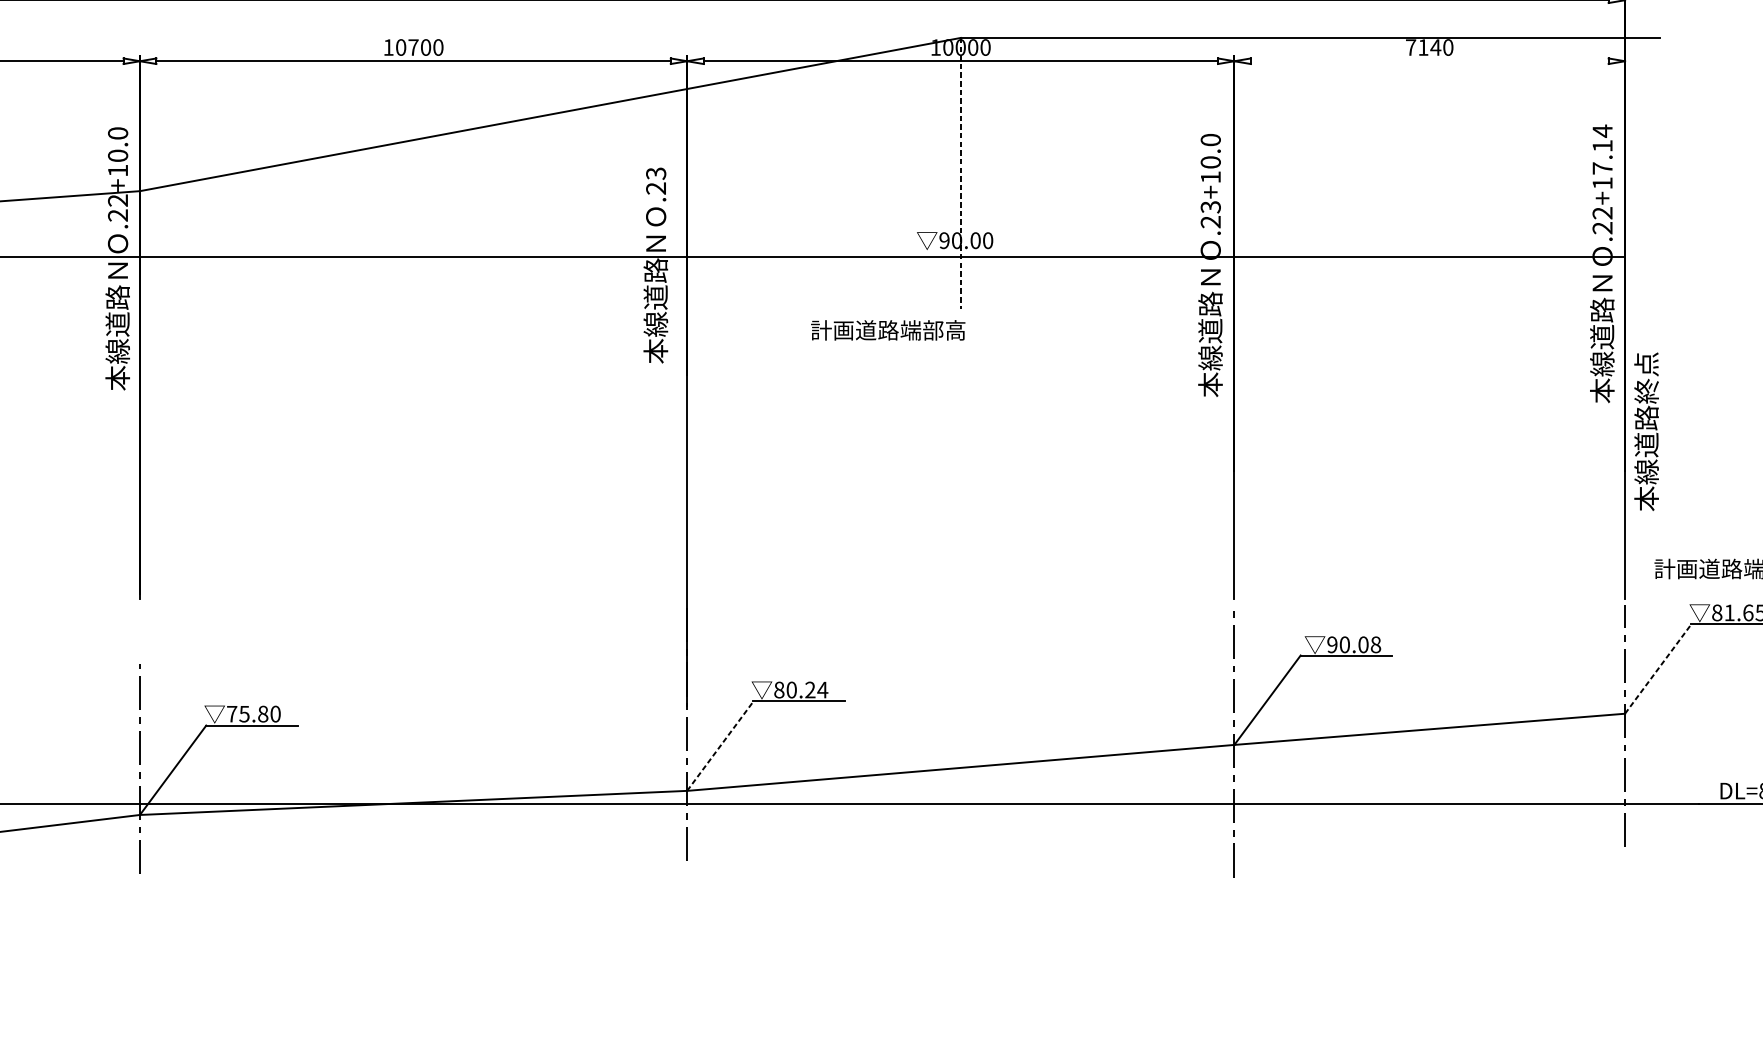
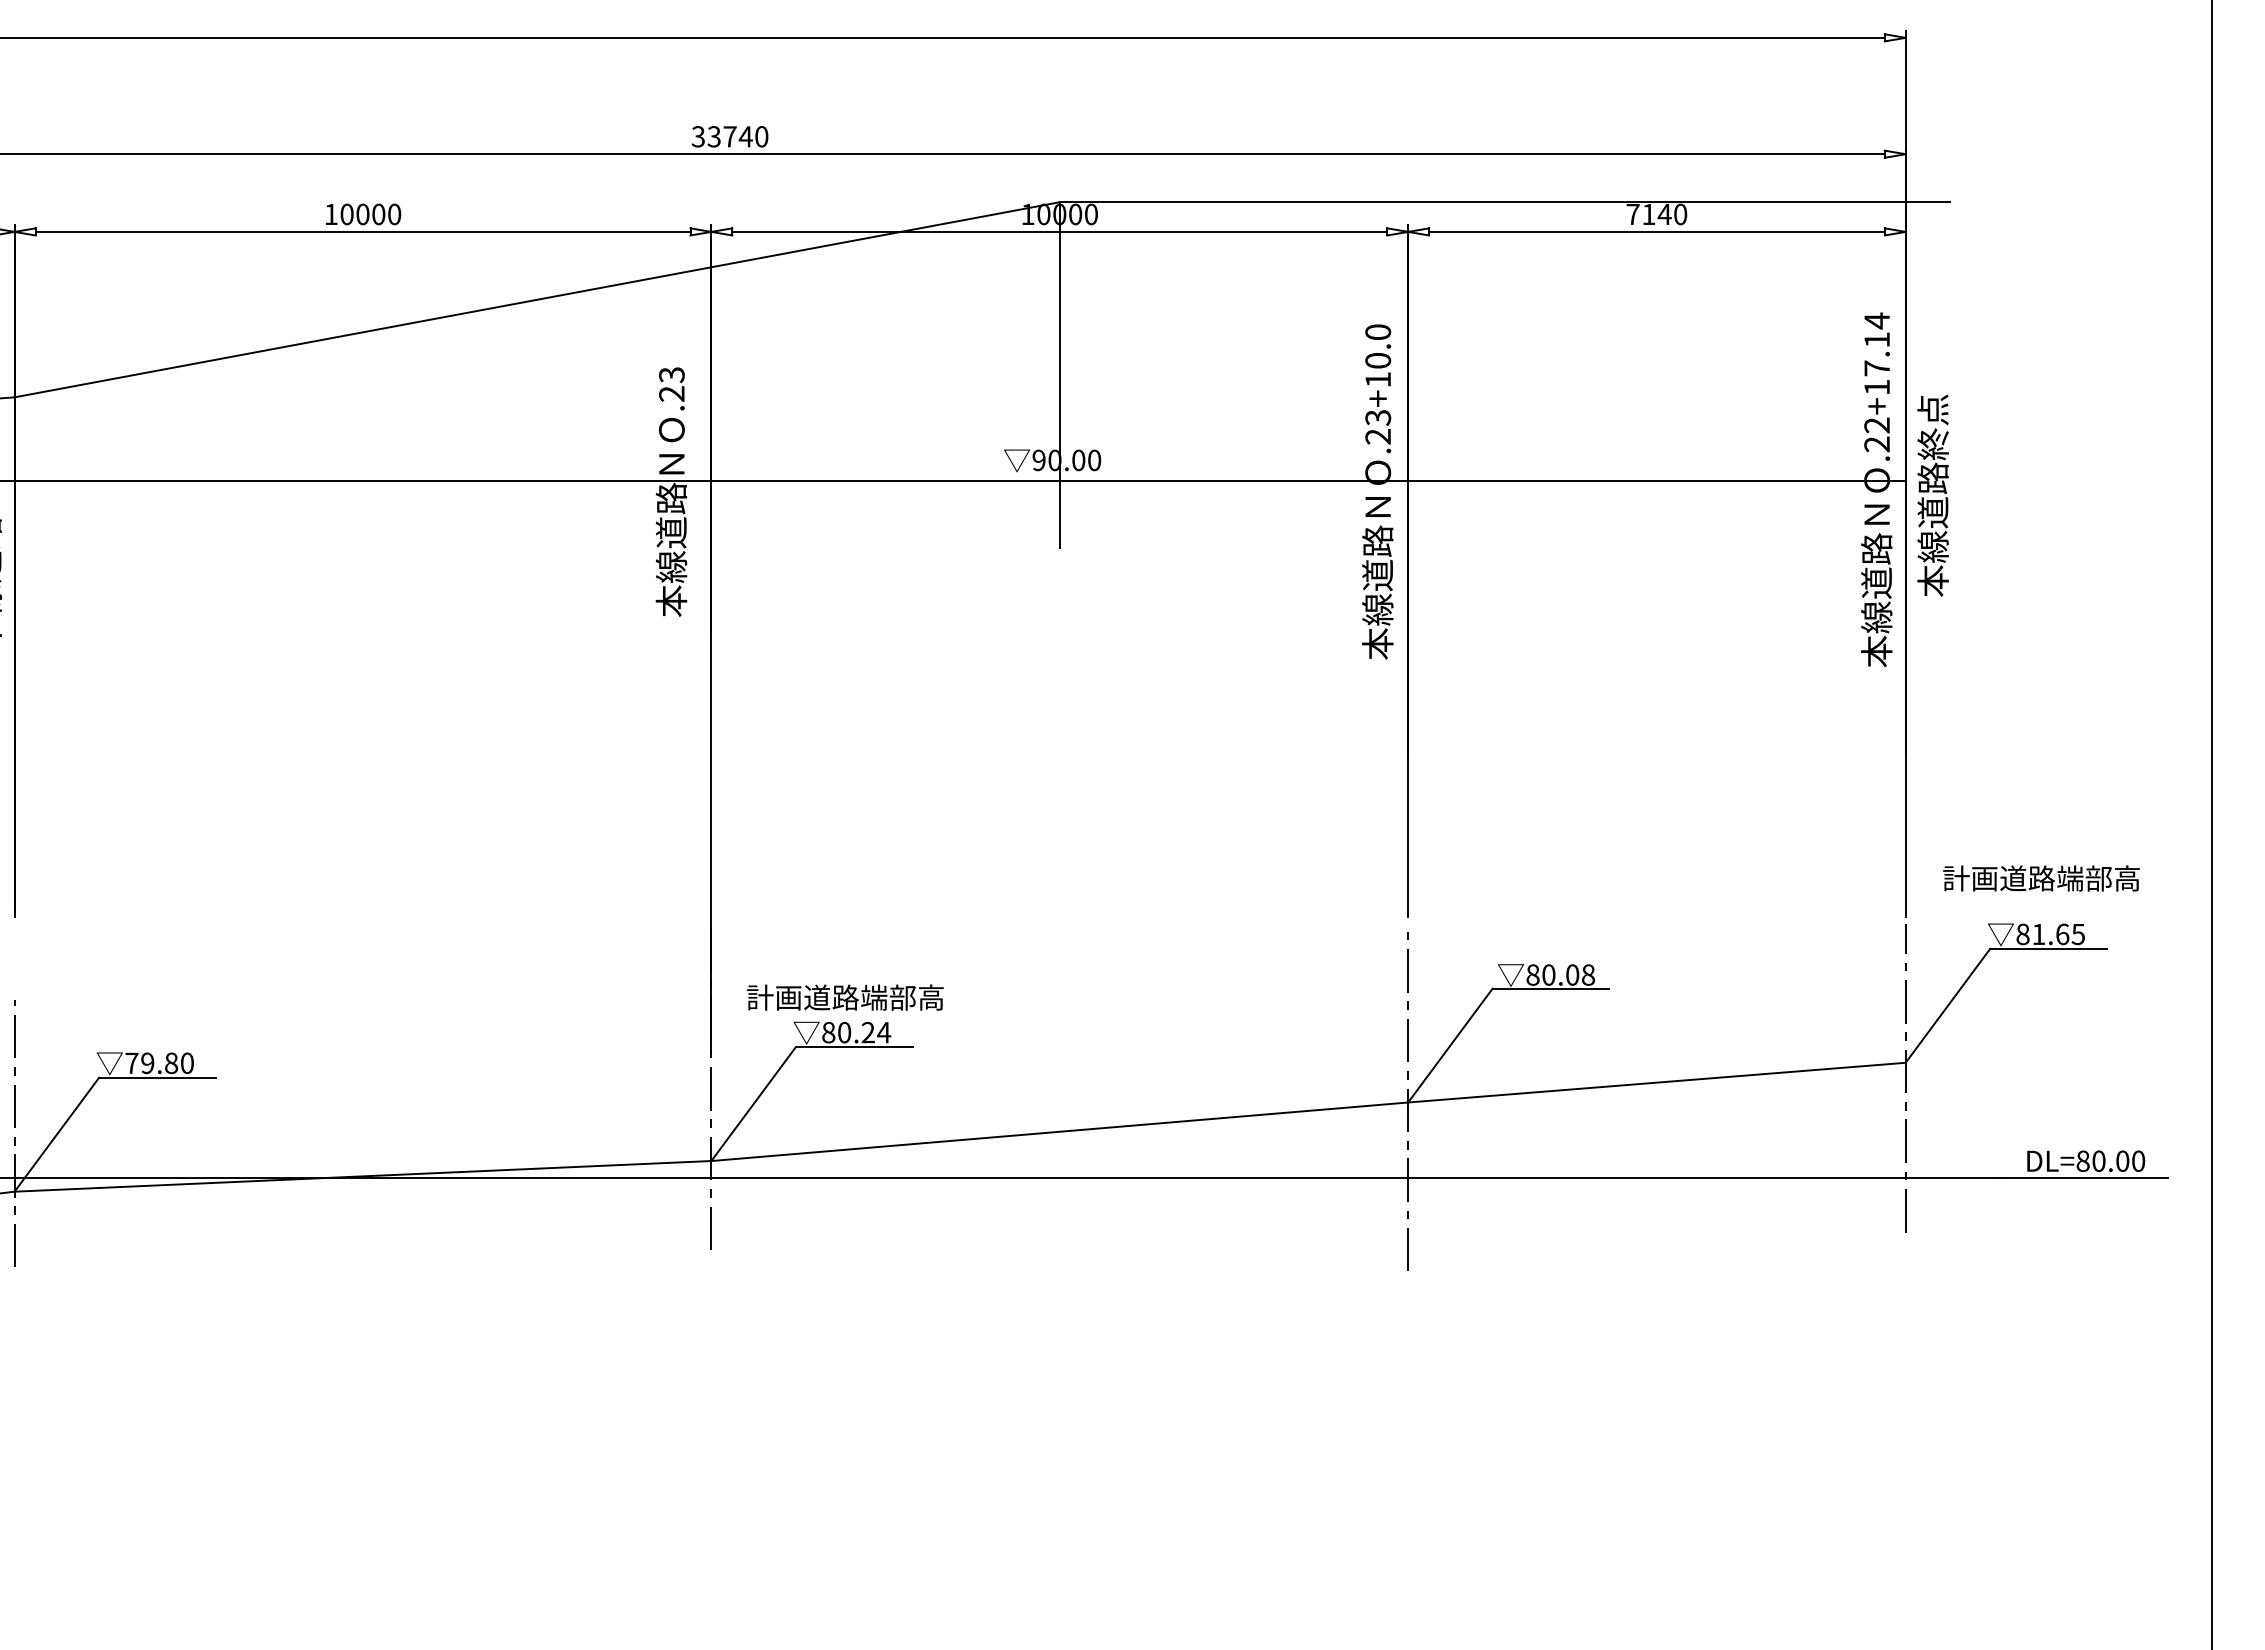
text: (413, 47) -> (362, 214), 10700 -> 10000
line: (1429, 60) -> (1656, 231), added
line: (960, 174) -> (1059, 375), dashed -> solid
text: (888, 330) -> (845, 997), moved
text: (1646, 431) -> (1932, 495), moved
text: (1331, 644) -> (1532, 974), 90.08 -> 80.08
line: (1657, 668) -> (1947, 1005), dashed -> solid
text: (244, 713) -> (147, 1062), 75.80 -> 79.80
line: (720, 746) -> (753, 1104), dashed -> solid

